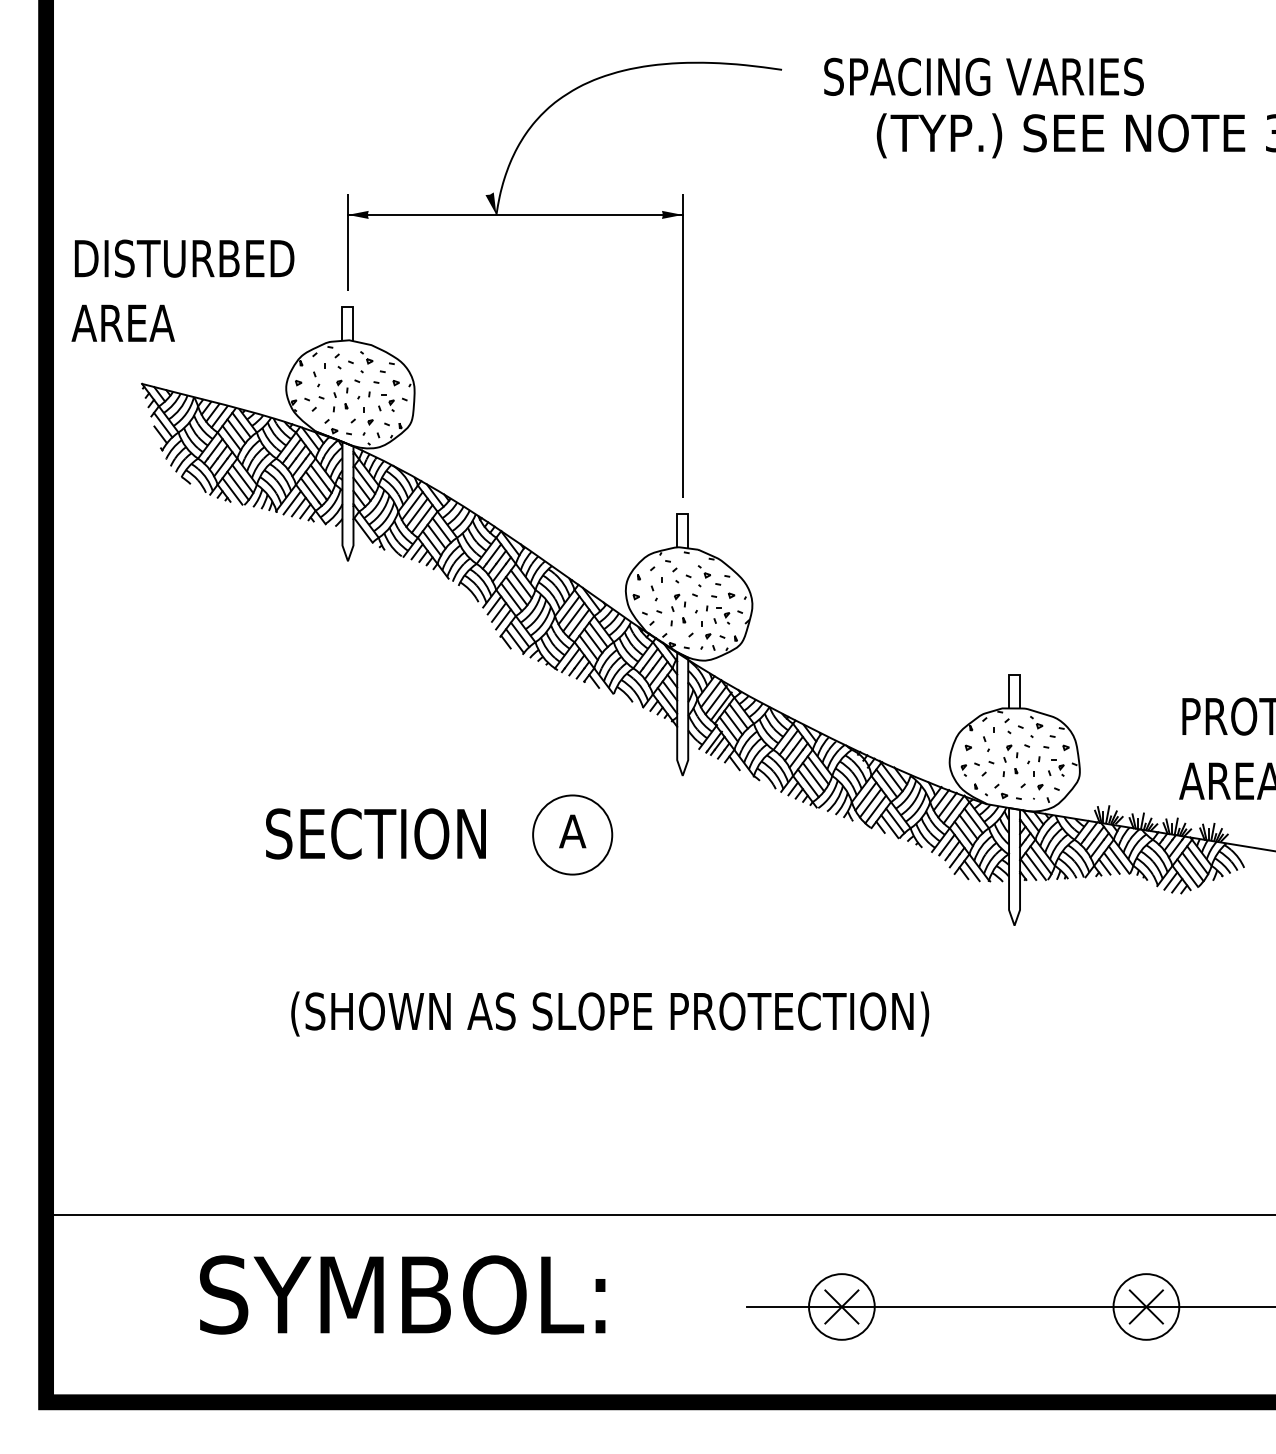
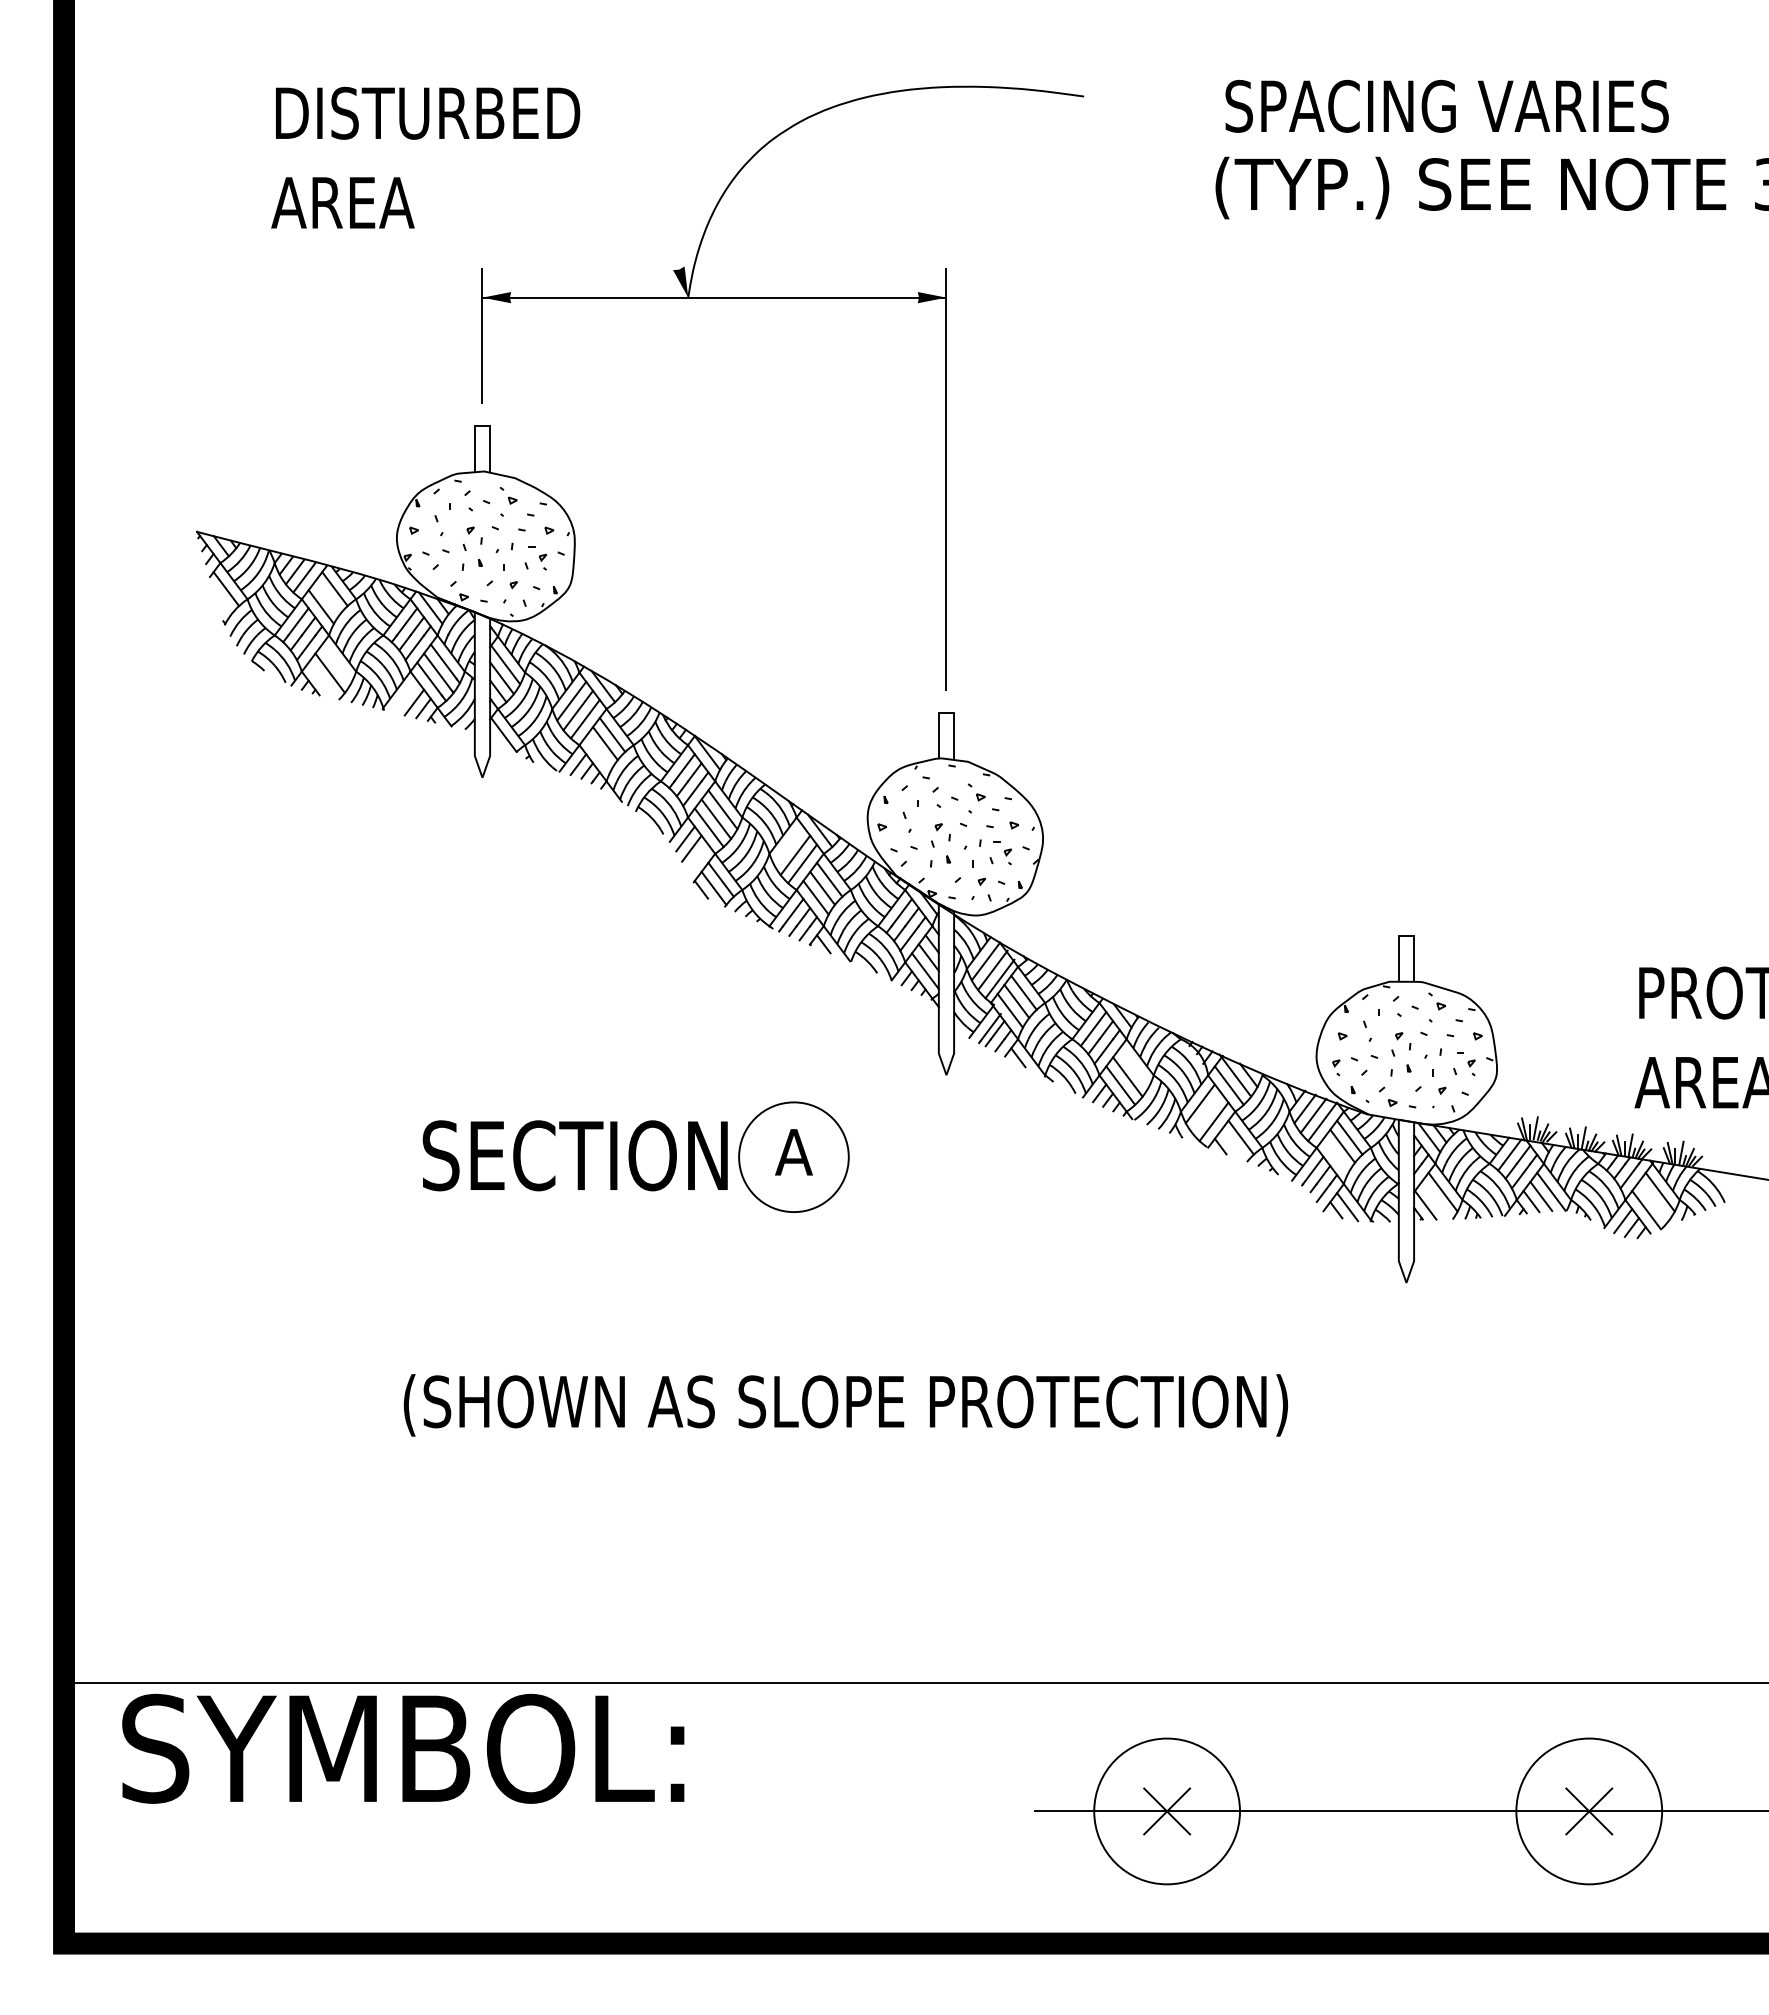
text: (983, 76) -> (1446, 105), moved
text: (182, 290) -> (425, 157), moved
line: (236, 431) -> (327, 597), removed
line: (160, 434) -> (222, 602), removed
line: (242, 478) -> (336, 663), removed
line: (232, 491) -> (322, 680), removed
line: (292, 502) -> (405, 696), removed
line: (431, 543) -> (598, 752), removed
line: (568, 610) -> (788, 845), removed
line: (503, 619) -> (697, 858), removed
line: (817, 770) -> (1133, 1067), removed
line: (870, 802) -> (1206, 1112), removed
line: (889, 826) -> (1233, 1145), removed
text: (375, 833) -> (574, 1155), moved
line: (963, 833) -> (1335, 1155), removed
line: (1035, 866) -> (1435, 1200), removed
line: (1192, 866) -> (1653, 1201), removed
text: (402, 1294) -> (403, 1748), moved
circle: (841, 1307) -> (1166, 1811), size x1.6
circle: (1145, 1307) -> (1588, 1811), size x1.6

